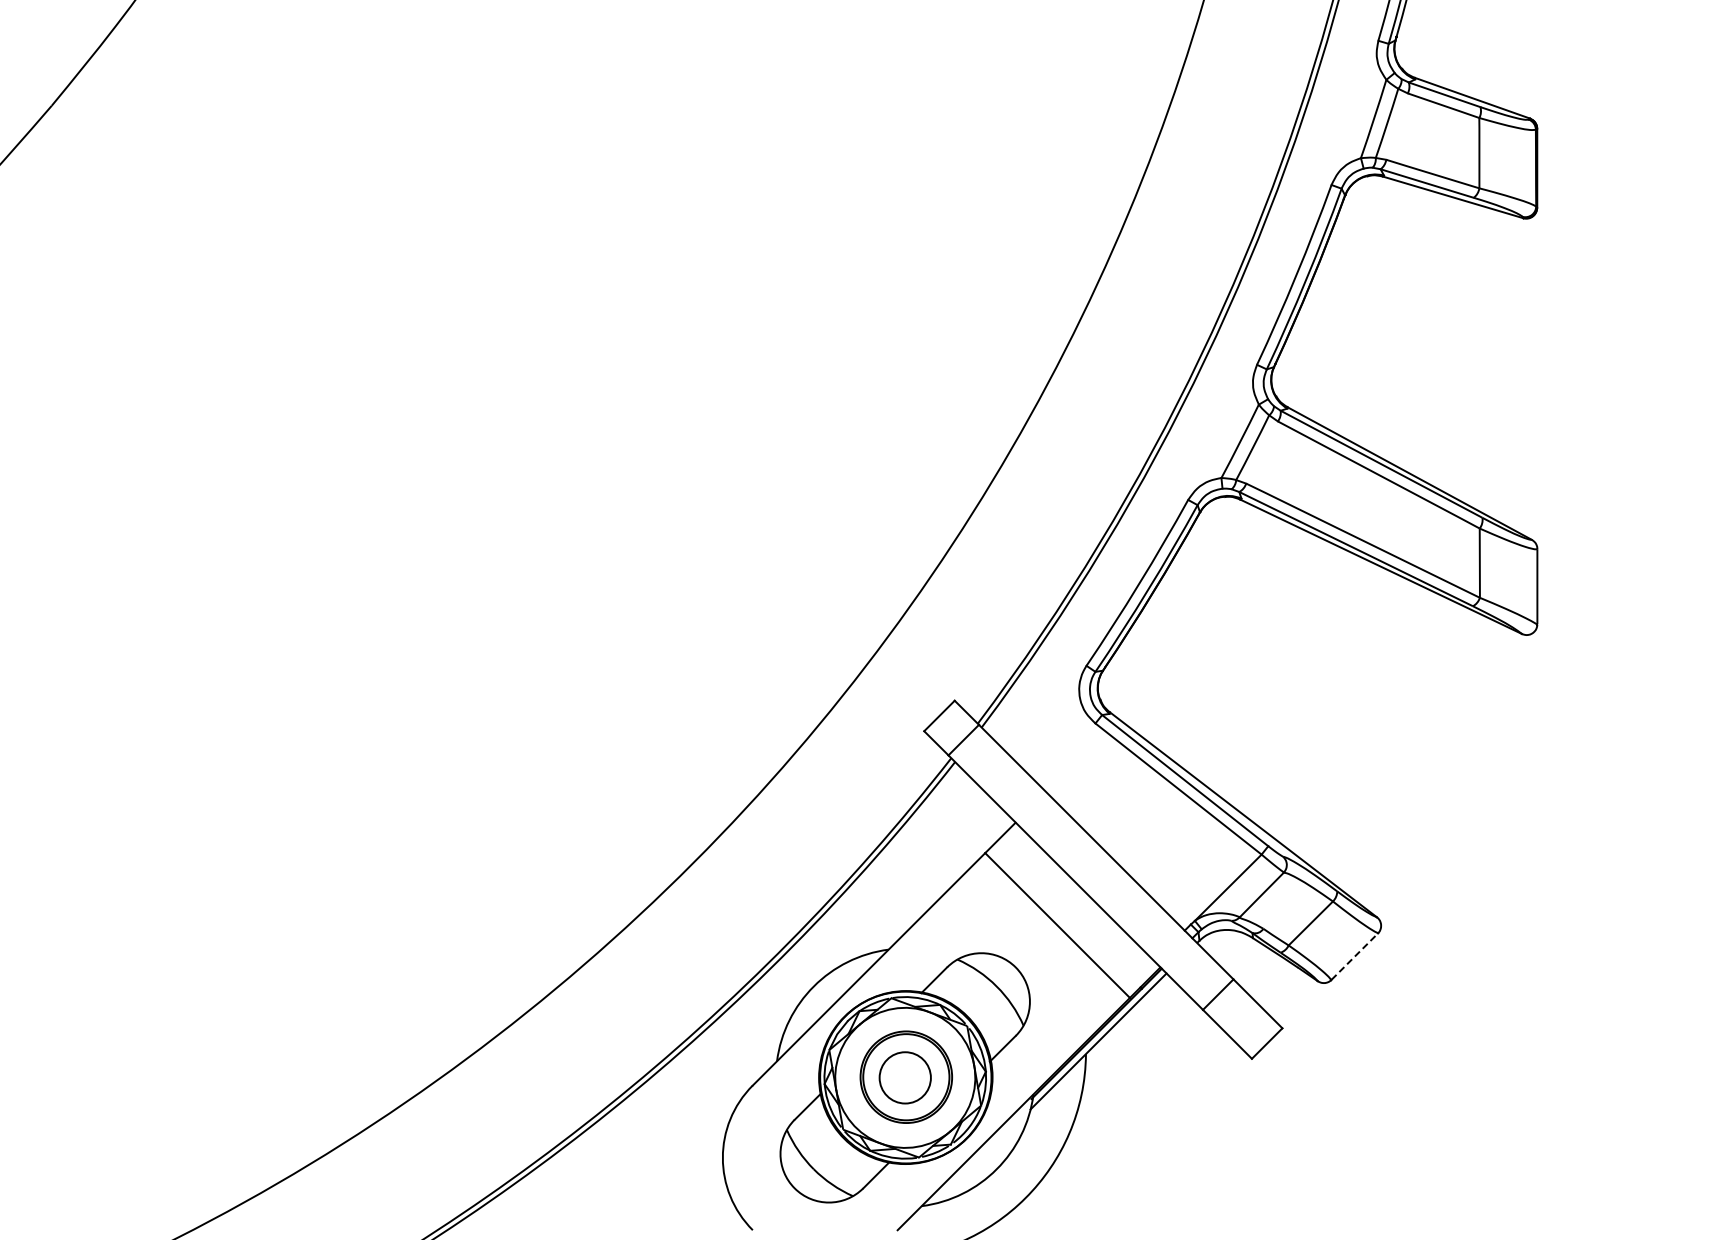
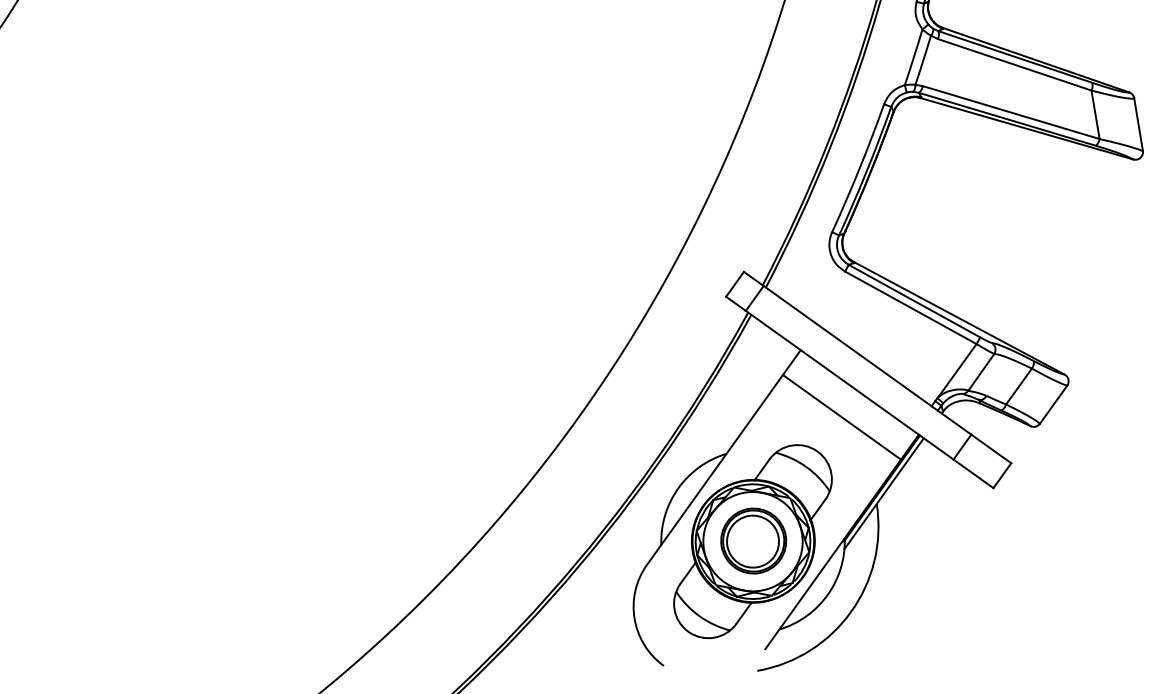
line: (1354, 956) -> (1053, 404), dashed -> solid
circle: (904, 1077) -> (752, 541), size x1.43

